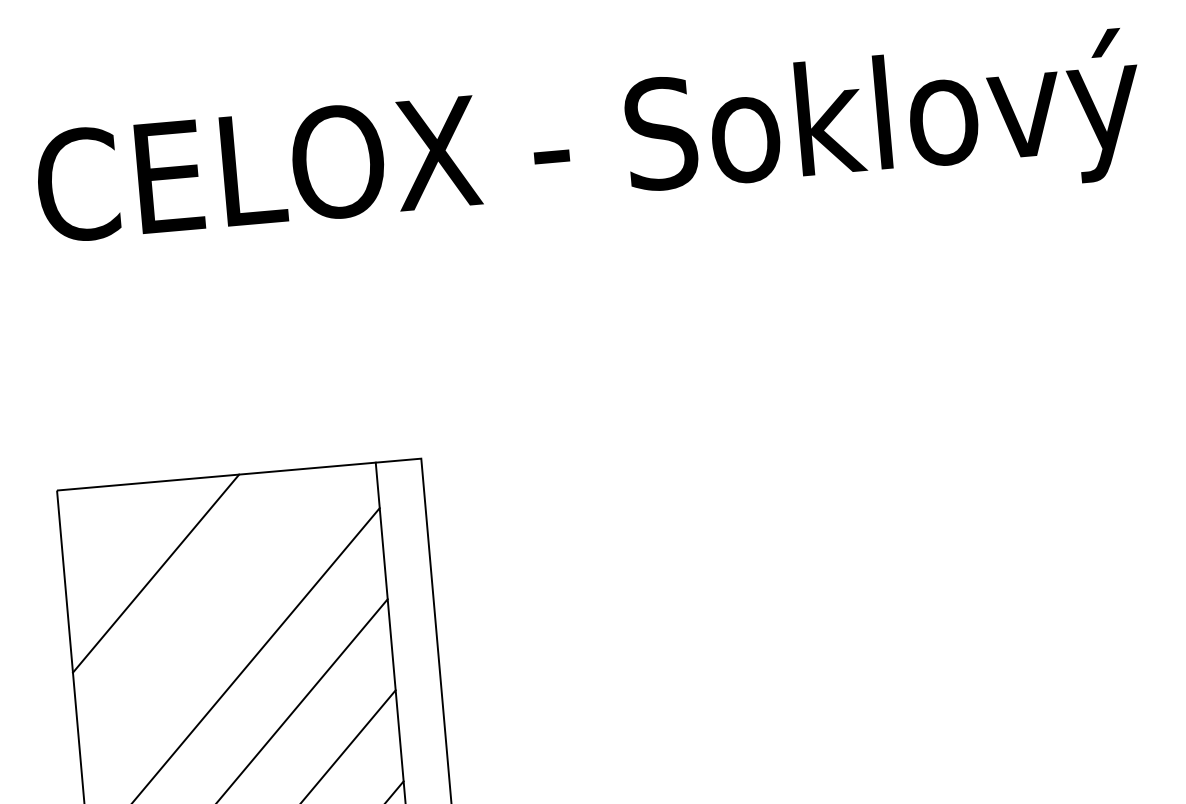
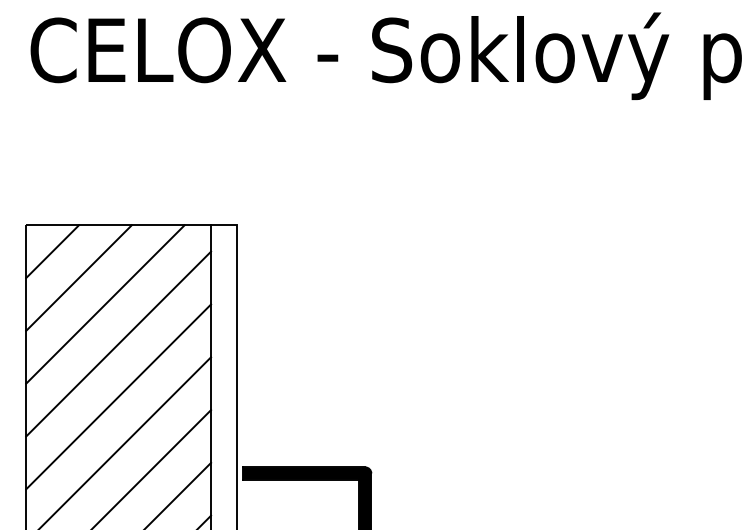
line: (106, 531) -> (52, 251), added
line: (205, 615) -> (105, 304), added

